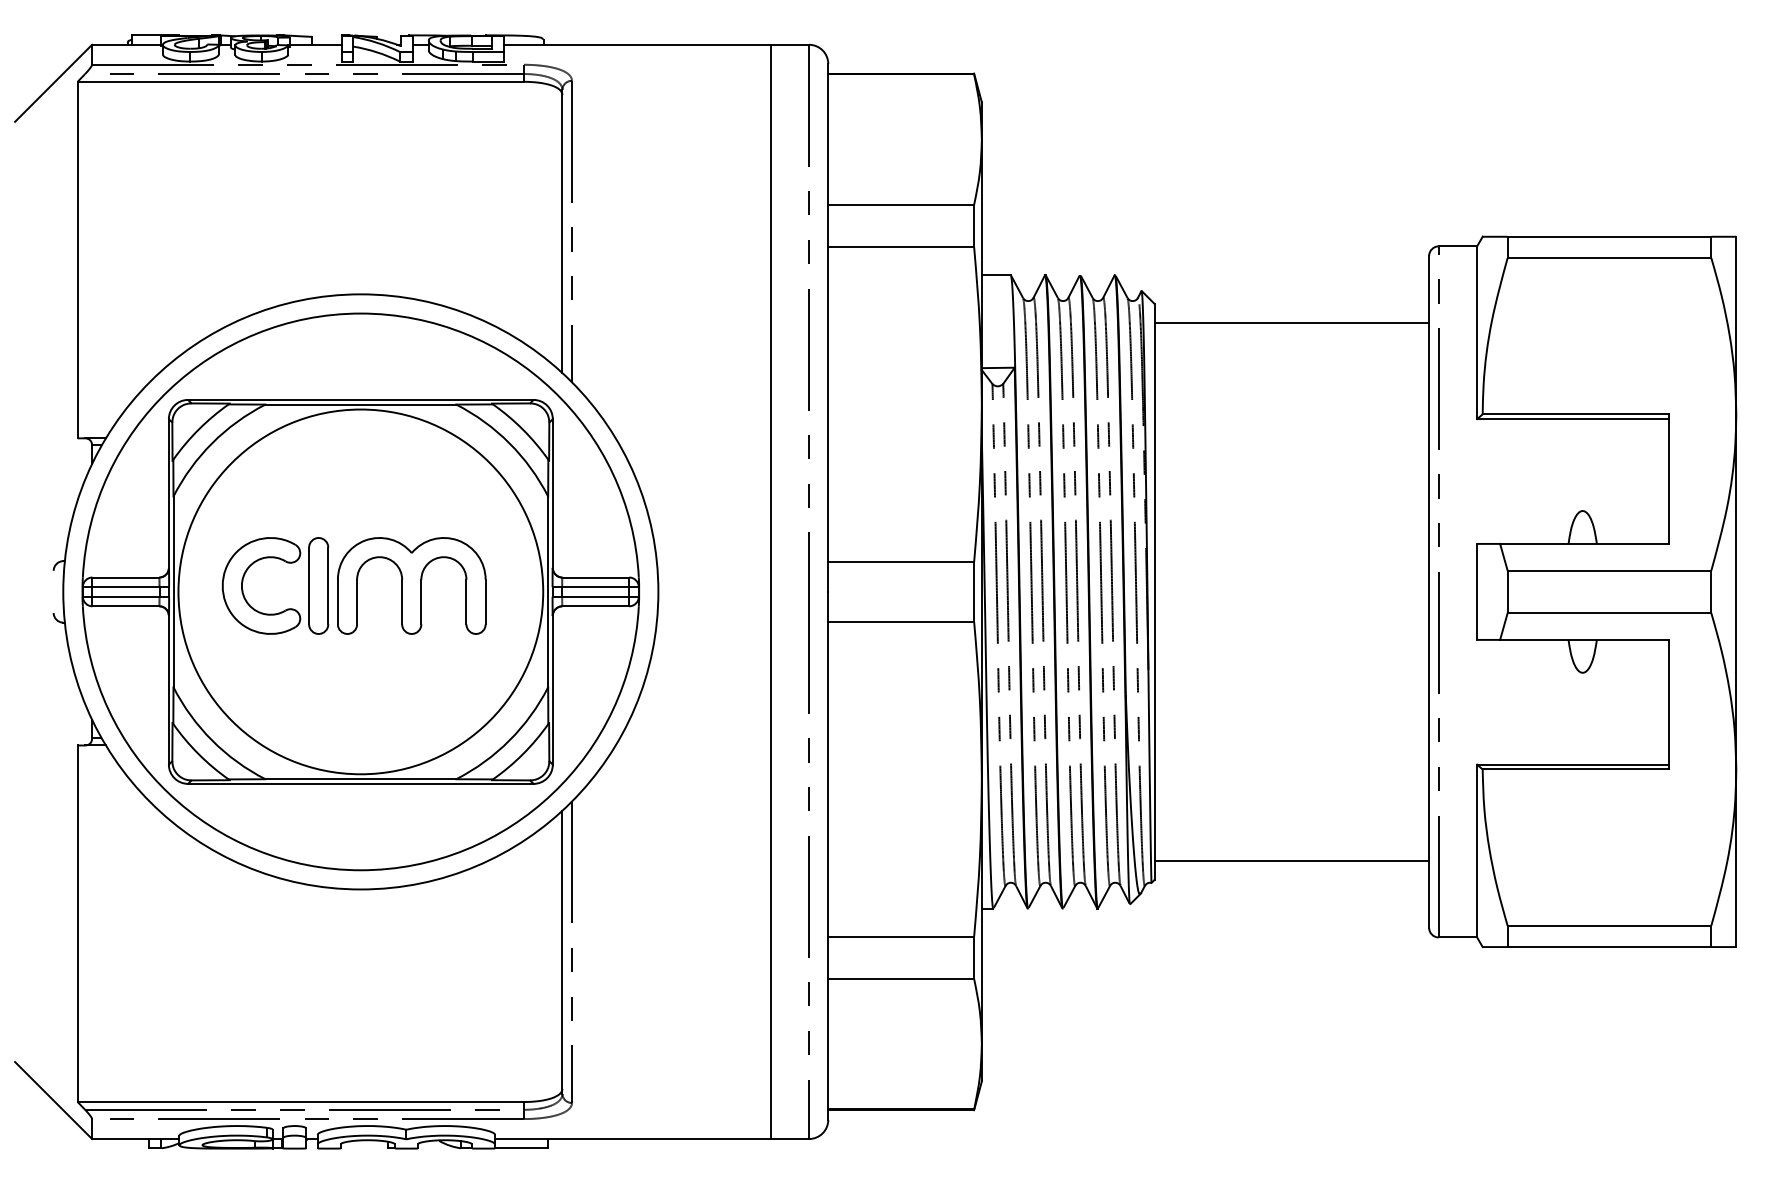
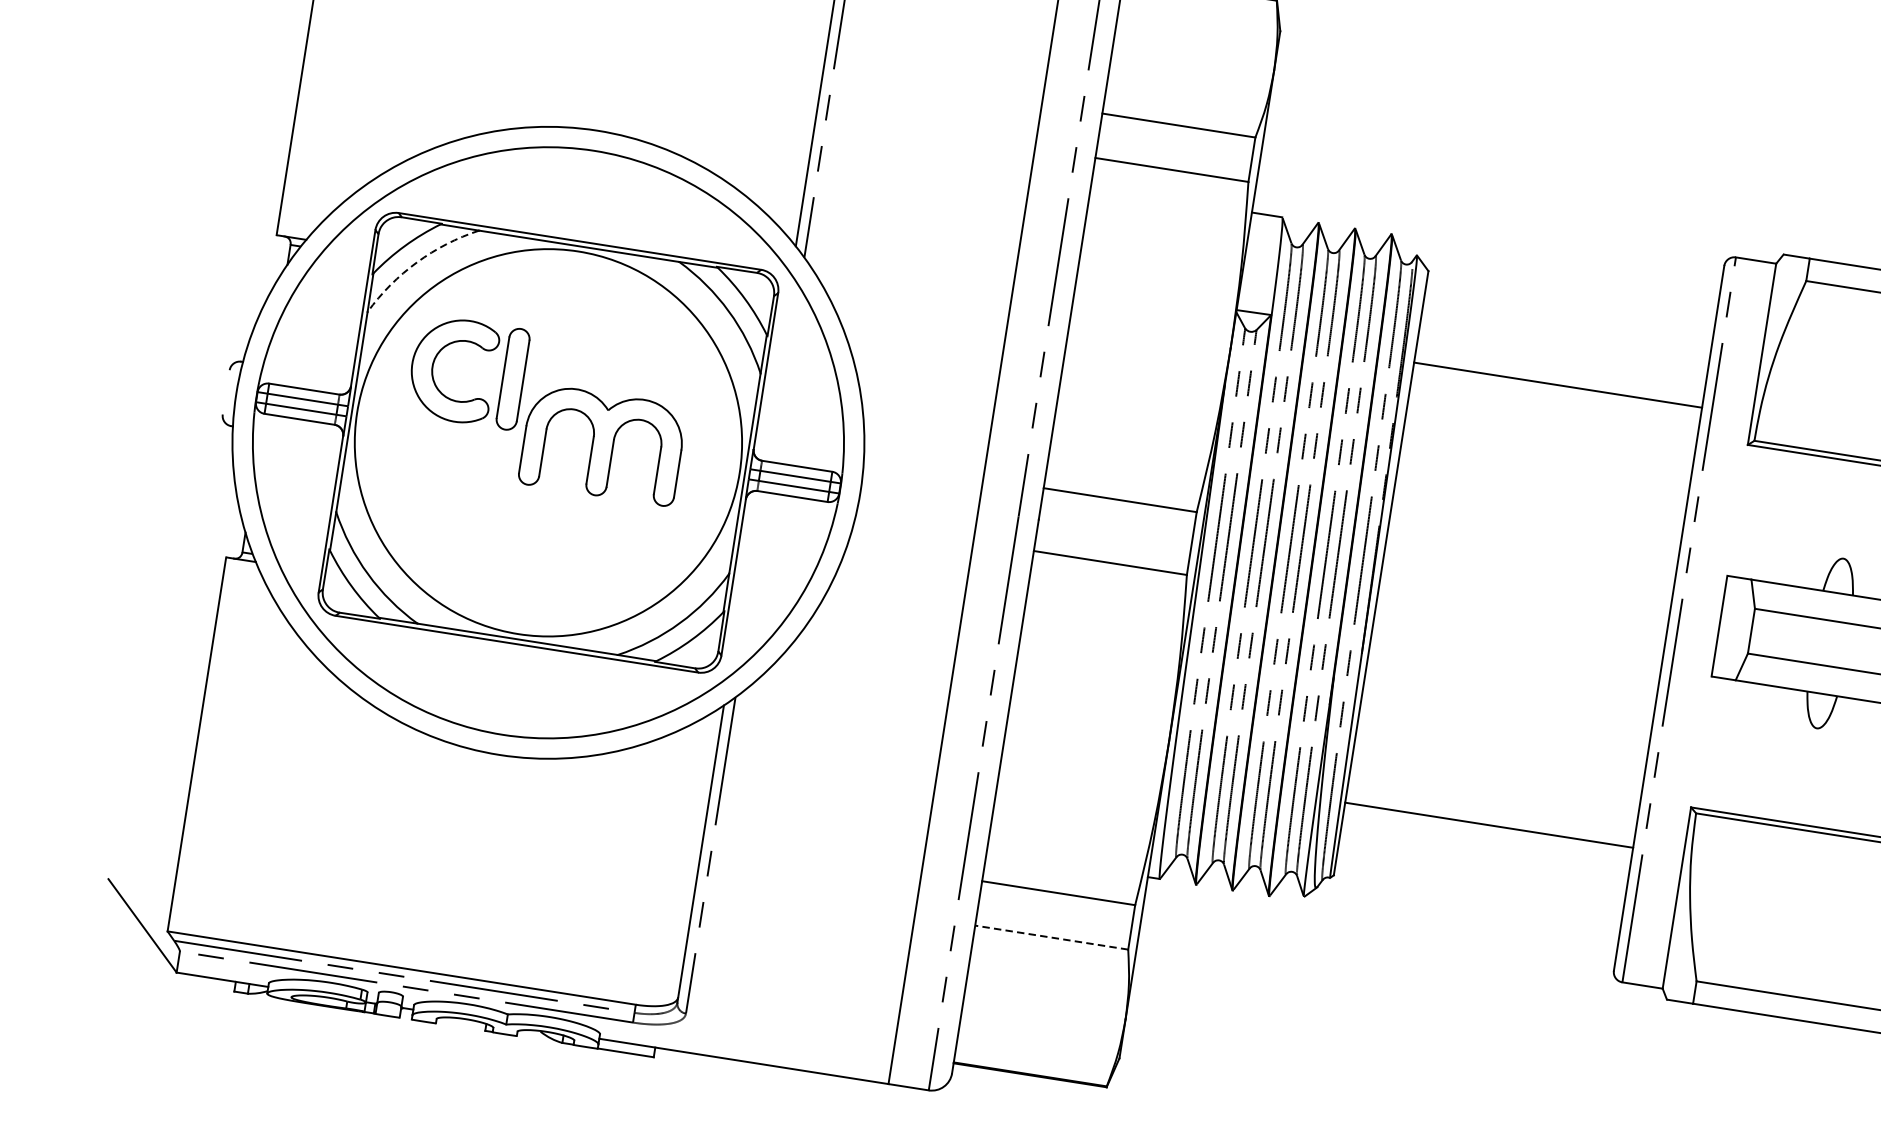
line: (1291, 323) -> (1557, 385), moved
arc: (212, 443) -> (417, 262), solid -> dashed
part: (287, 563) -> (484, 350), moved
line: (1291, 860) -> (1488, 824), moved
line: (901, 978) -> (1052, 937), solid -> dashed

